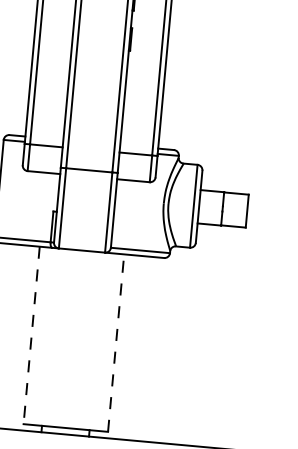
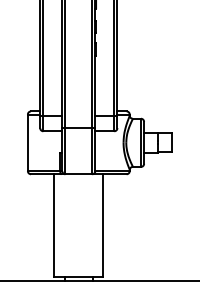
line: (32, 334) -> (54, 225), dashed -> solid
line: (116, 342) -> (103, 225), dashed -> solid

